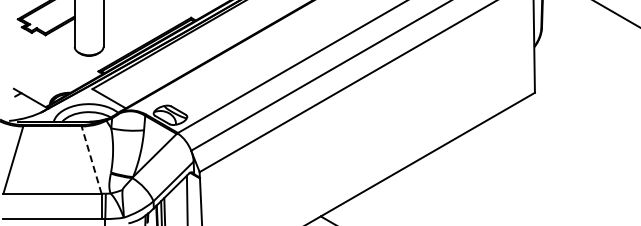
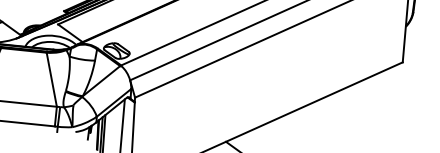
line: (91, 159) -> (51, 79), dashed -> solid

